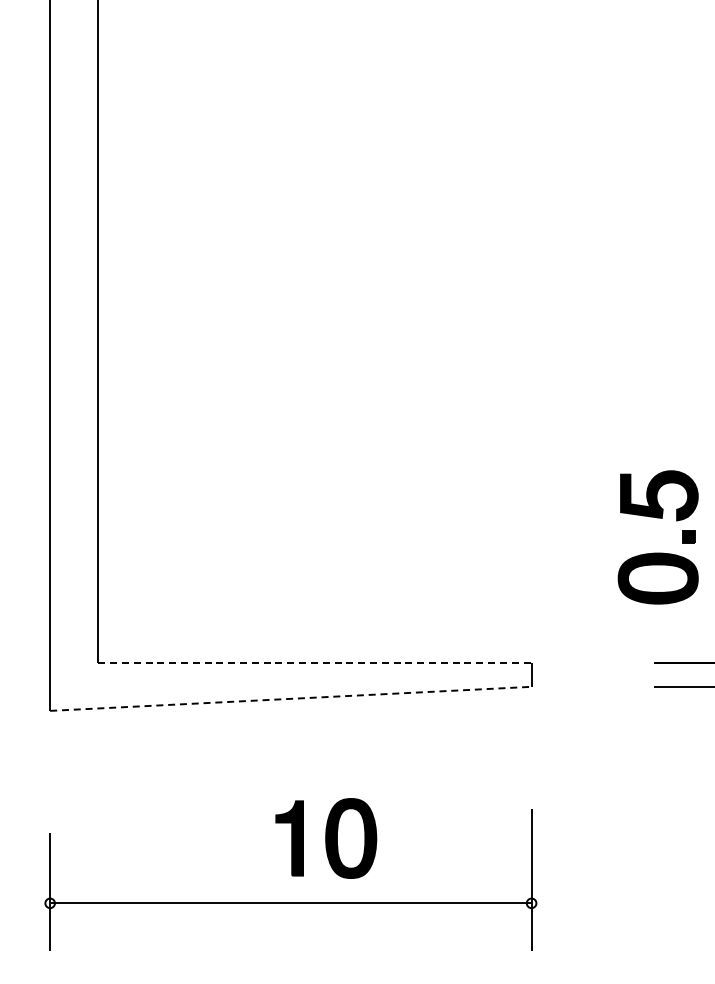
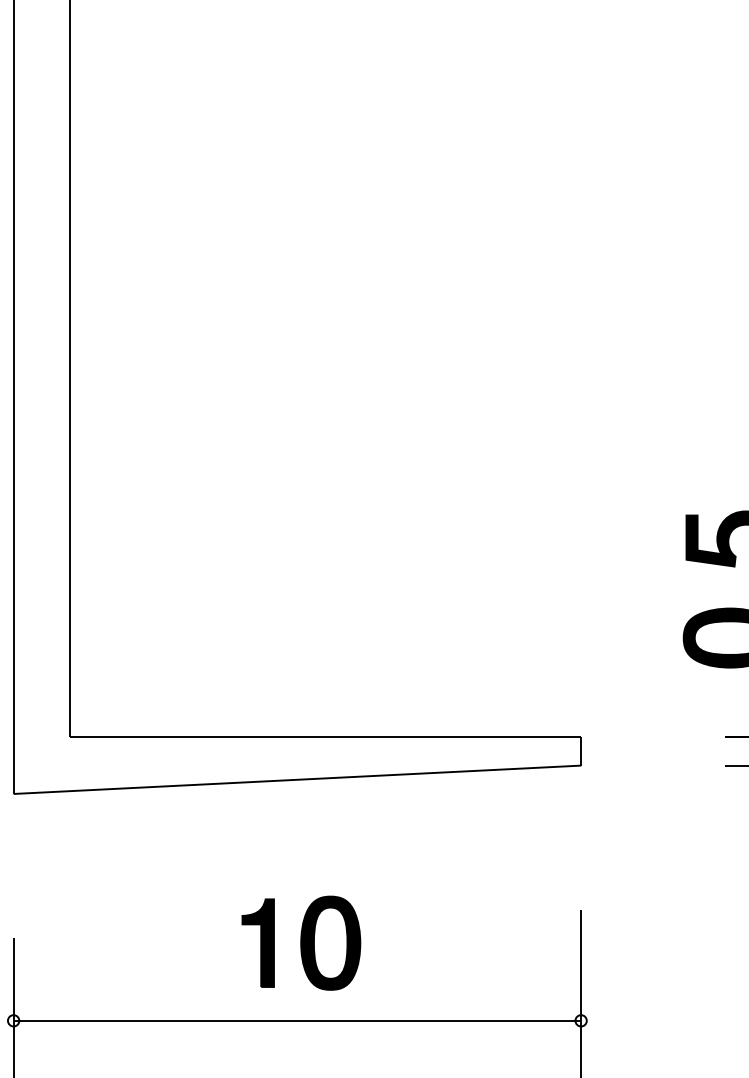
line: (314, 662) -> (325, 736), dashed -> solid
line: (291, 698) -> (298, 779), dashed -> solid
part: (326, 838) -> (301, 943), moved

